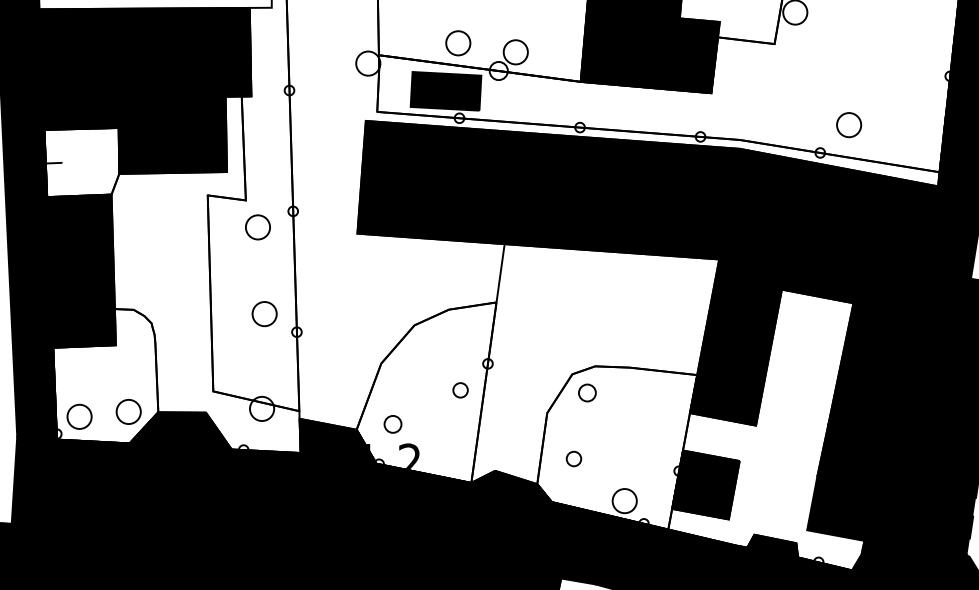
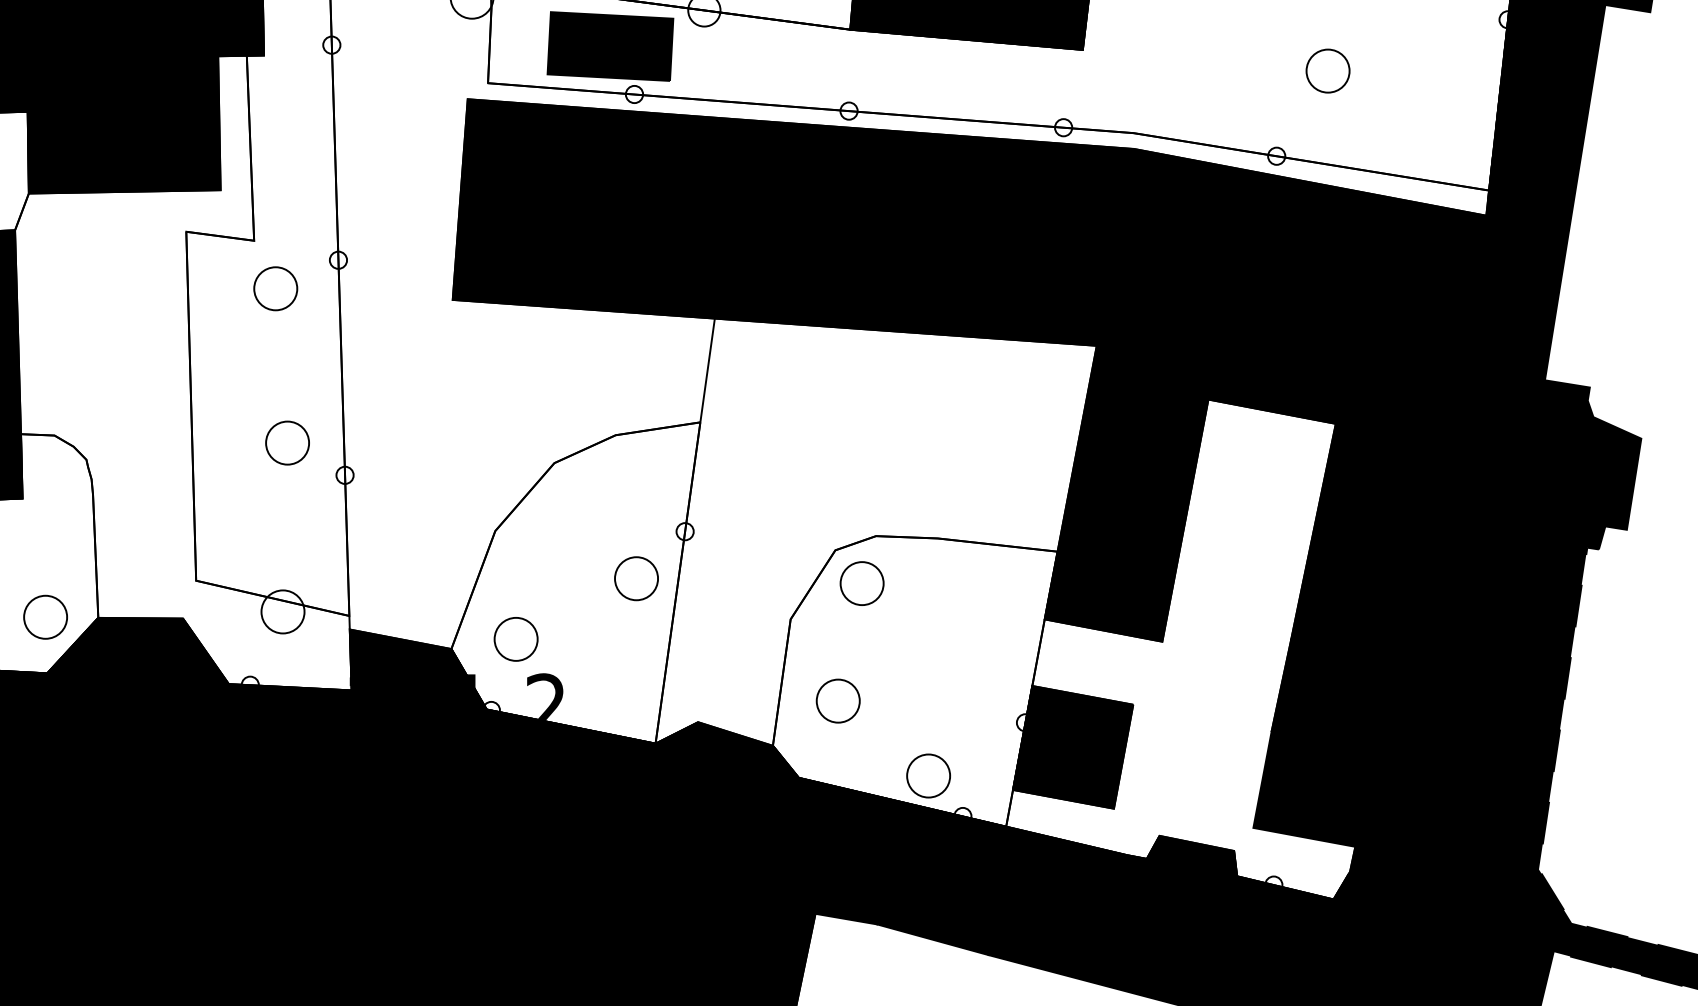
circle: (849, 125) -> (1328, 71), moved
circle: (460, 390) -> (636, 579), size x1.67
circle: (587, 392) -> (862, 582), size x1.43
circle: (392, 424) -> (515, 639), size x1.43
circle: (573, 458) -> (837, 700), size x1.67

